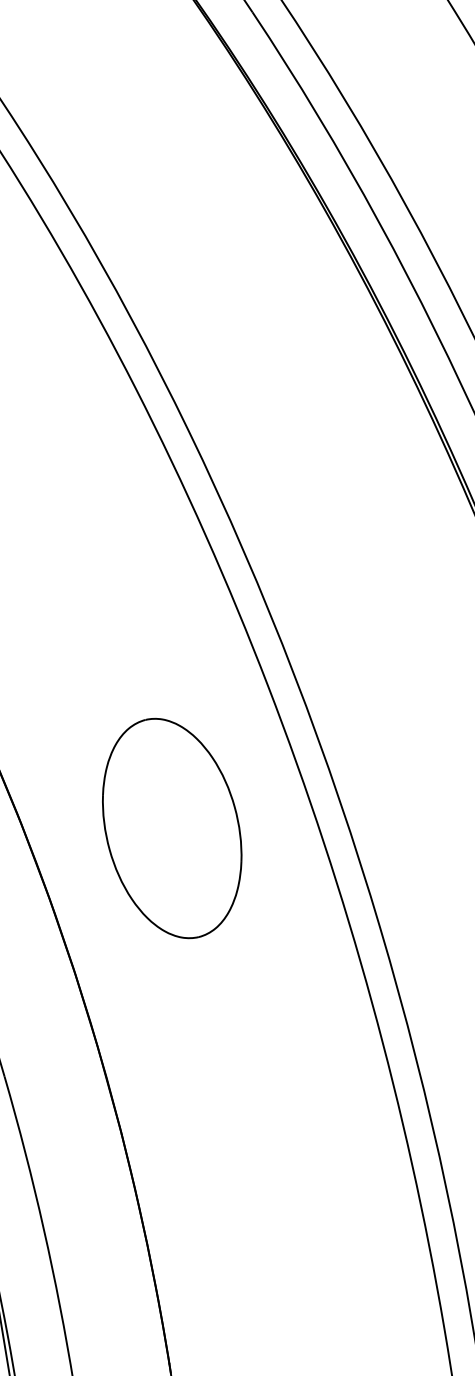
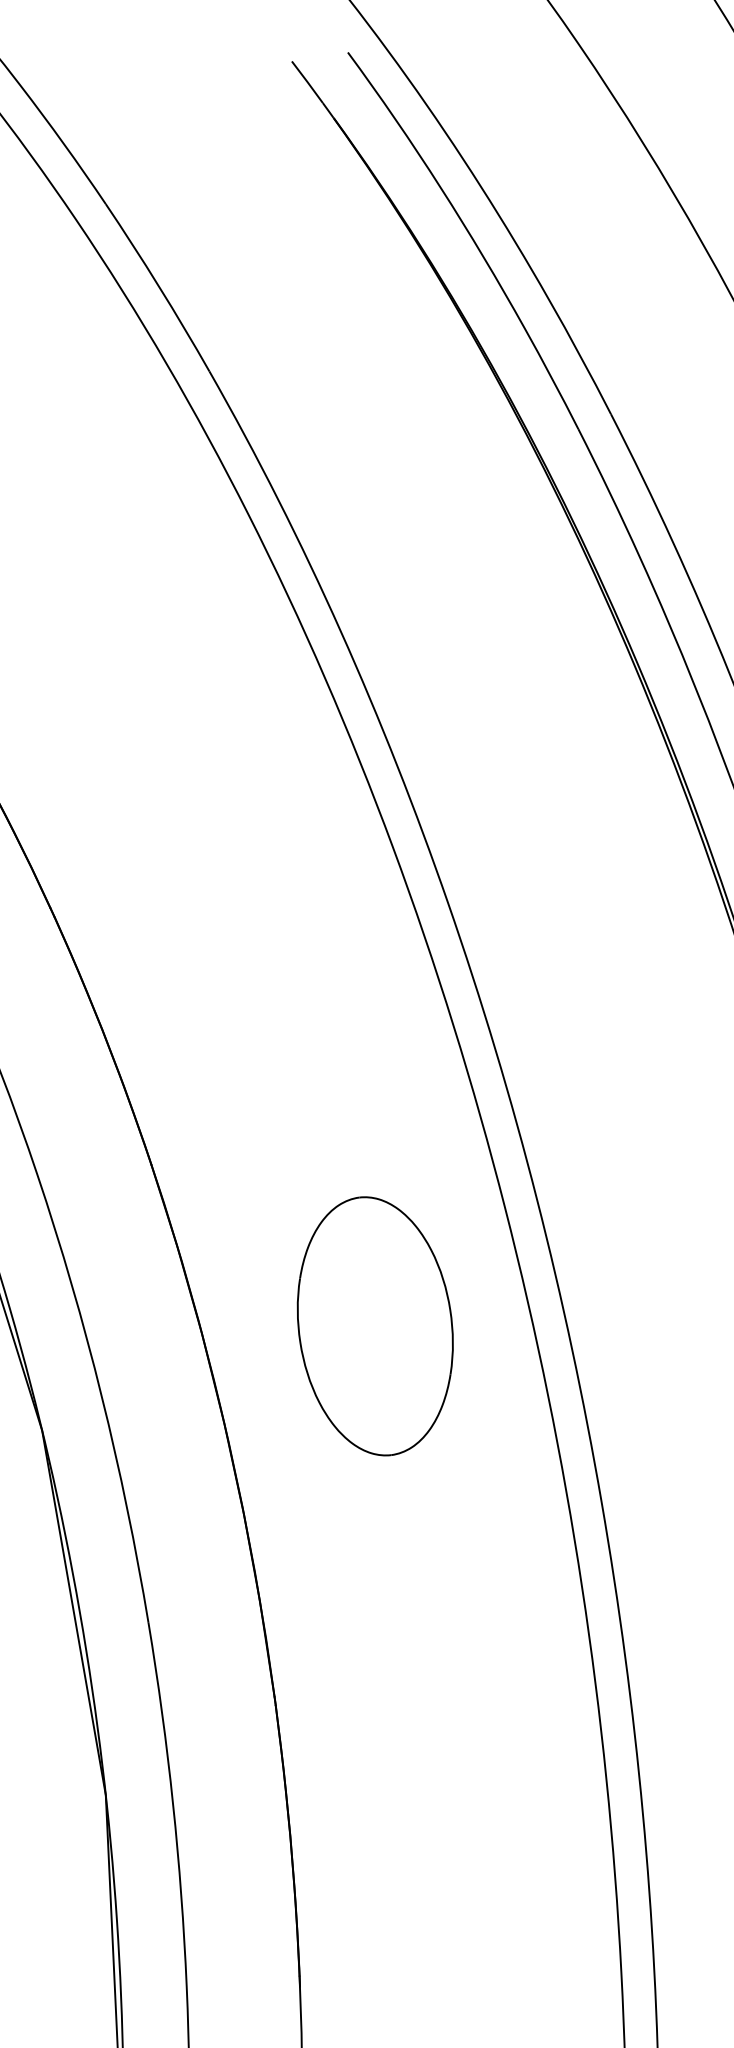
part: (171, 828) -> (374, 1326), moved

